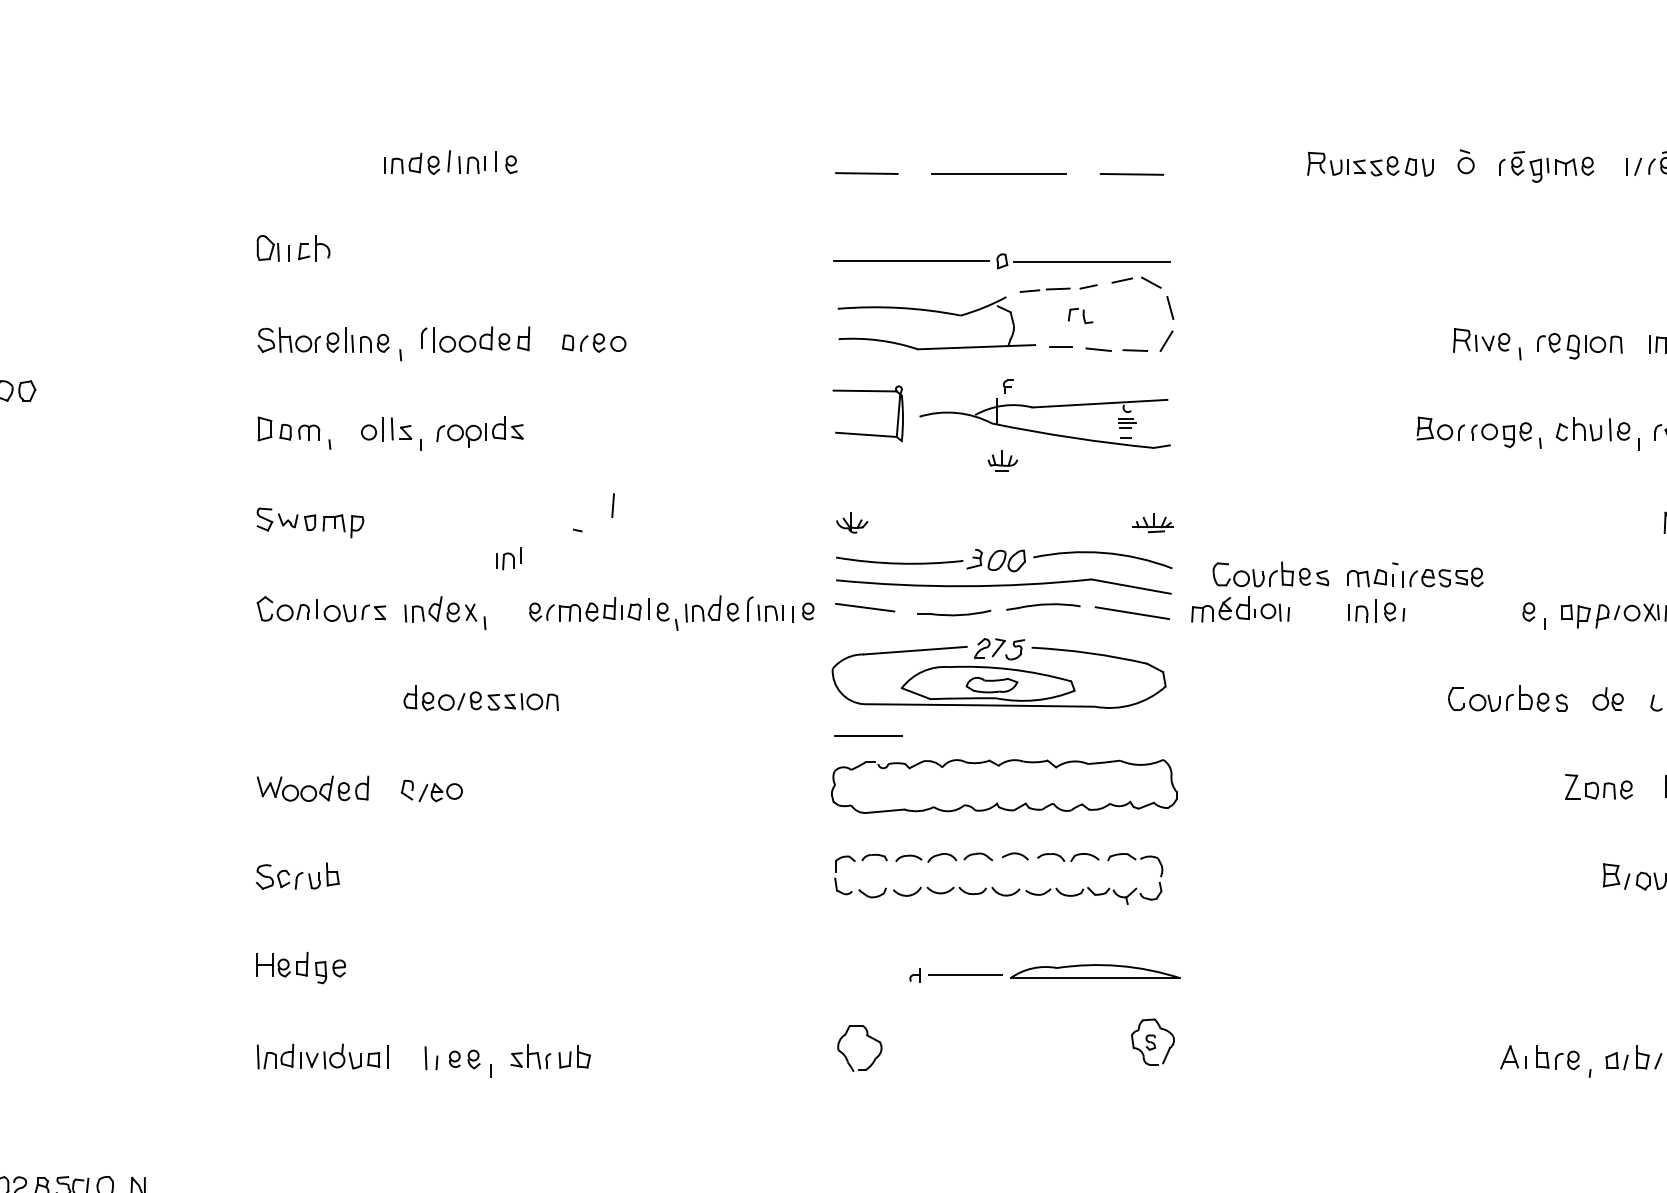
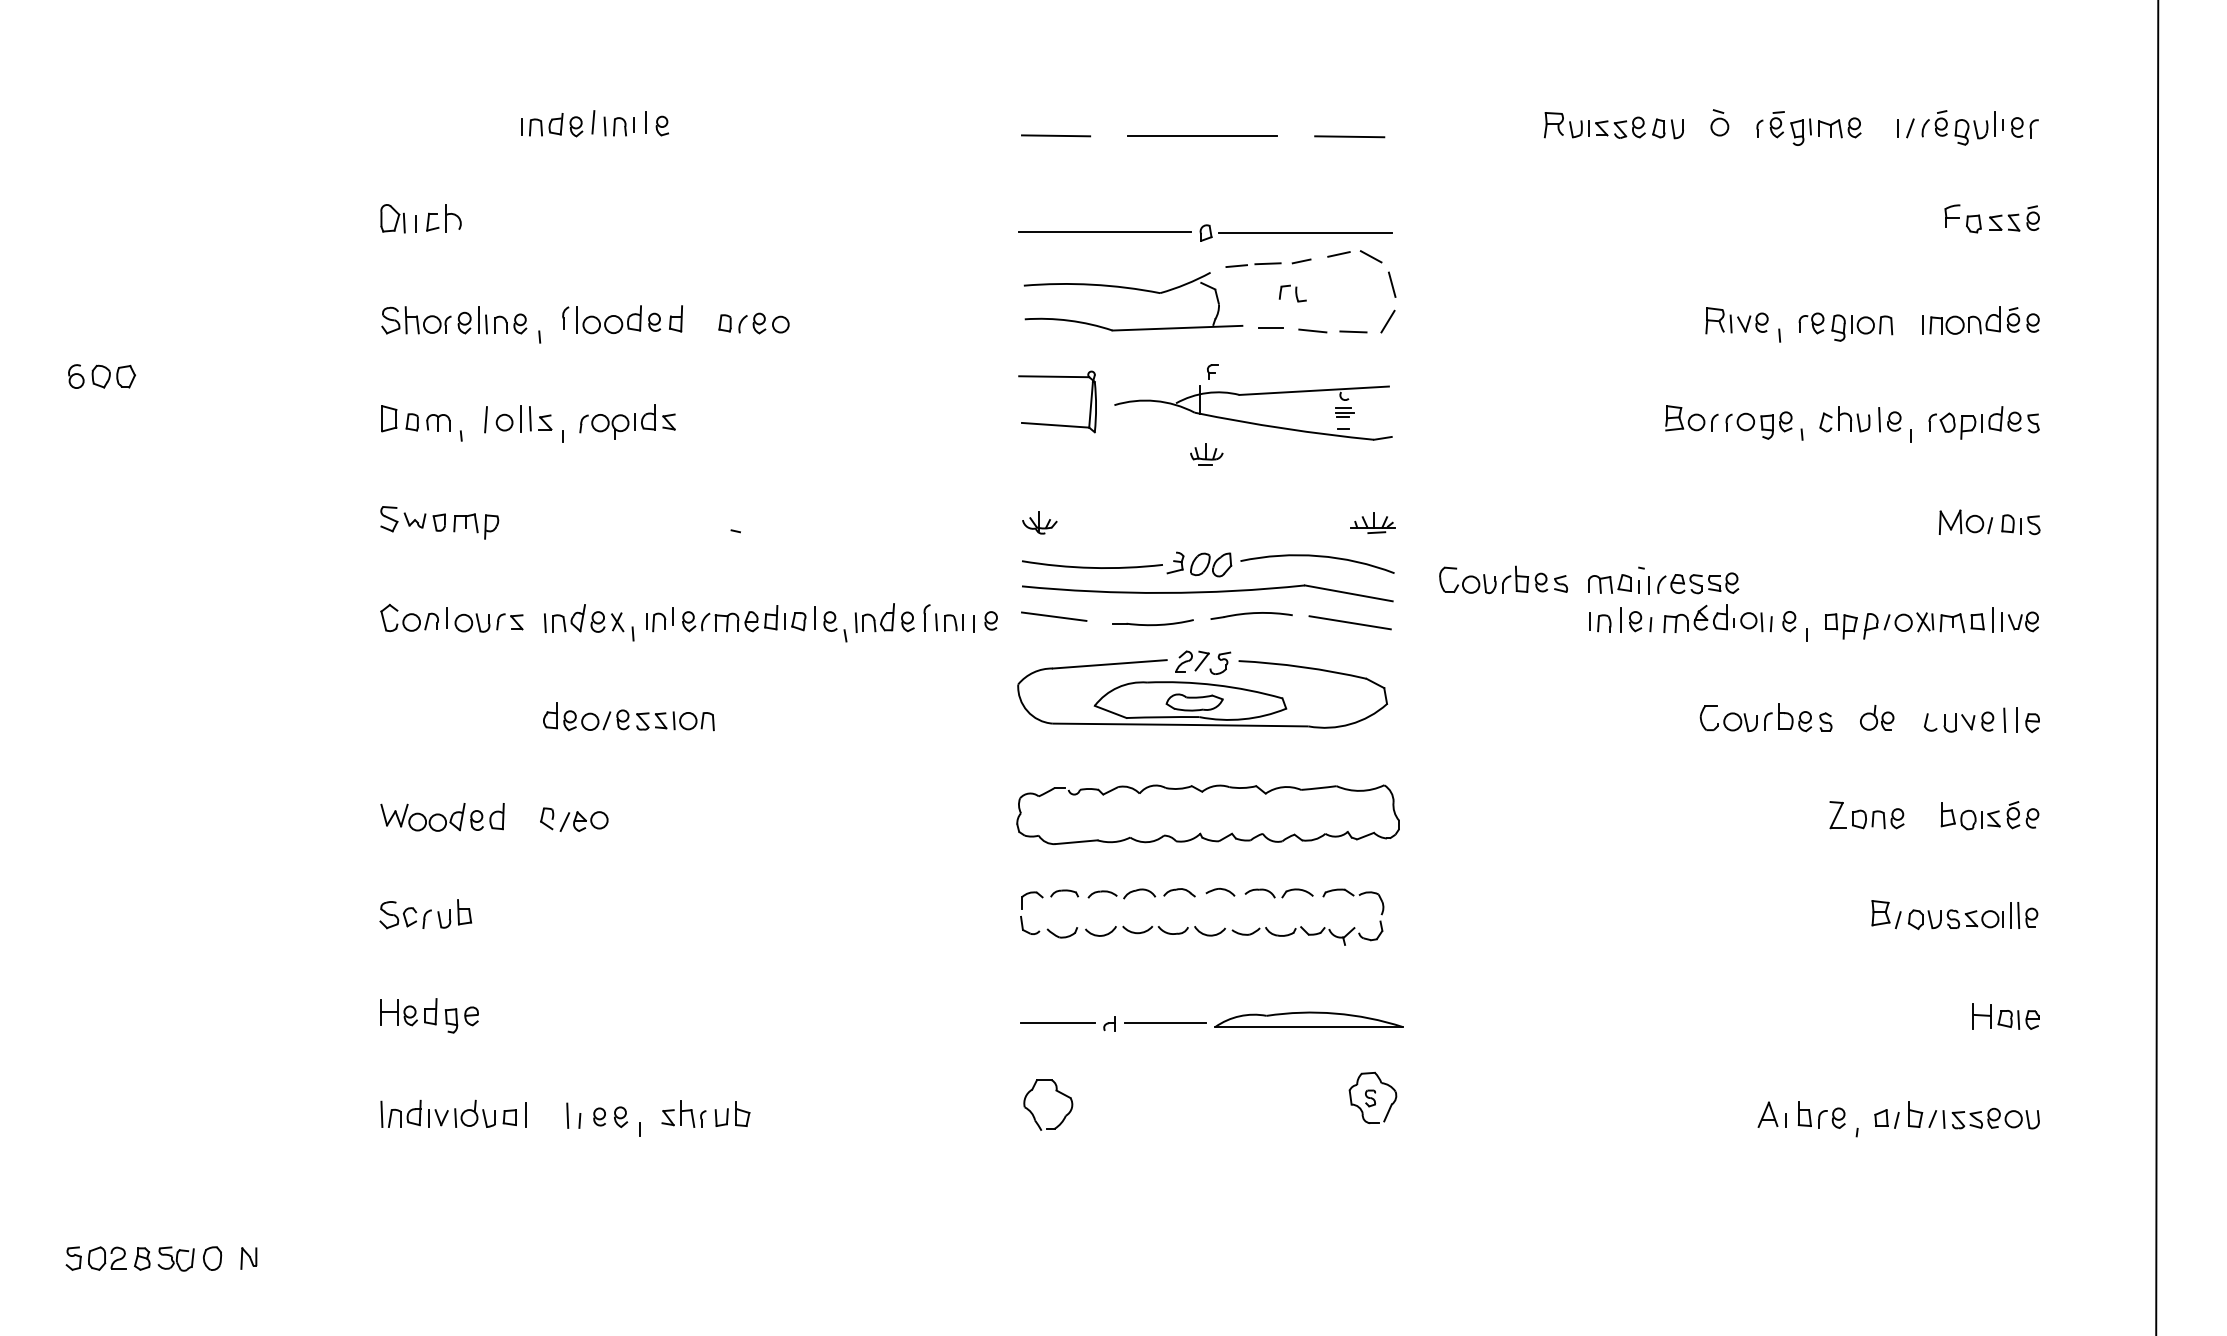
line: (612, 505) -> (485, 419), moved
part: (508, 558) -> (659, 619), moved
part: (1240, 609) -> (1717, 618), moved
line: (868, 735) -> (1057, 1022), moved

